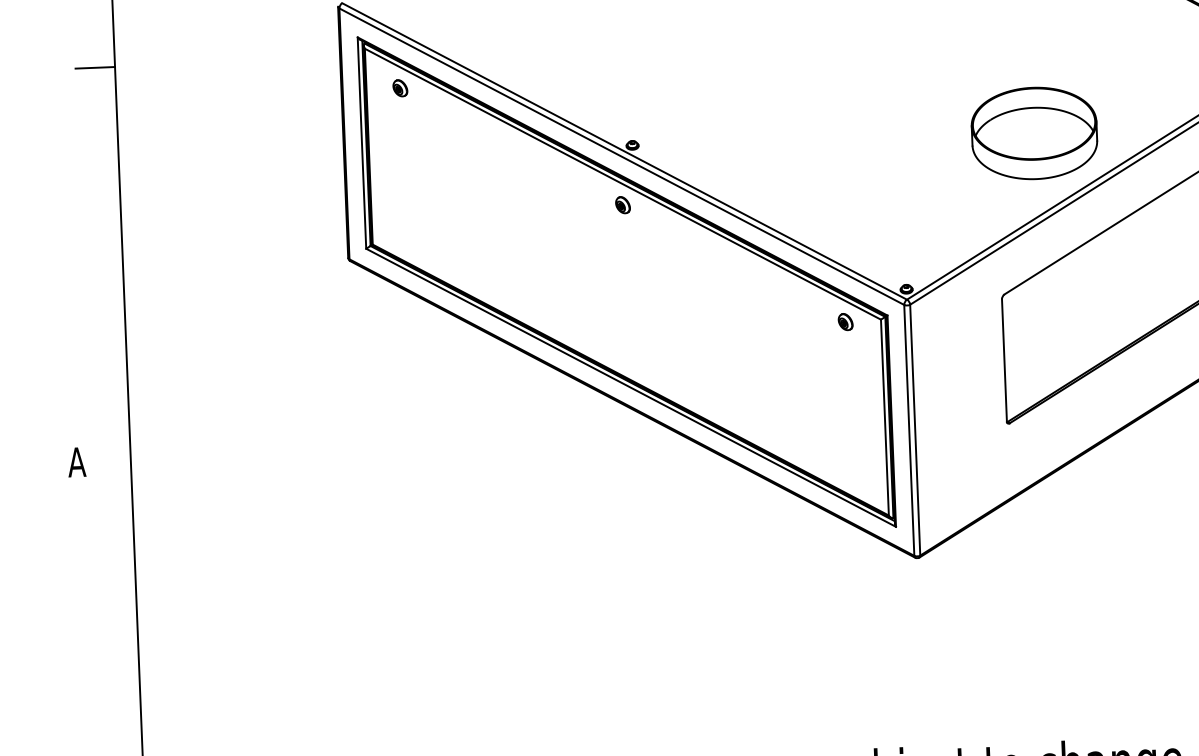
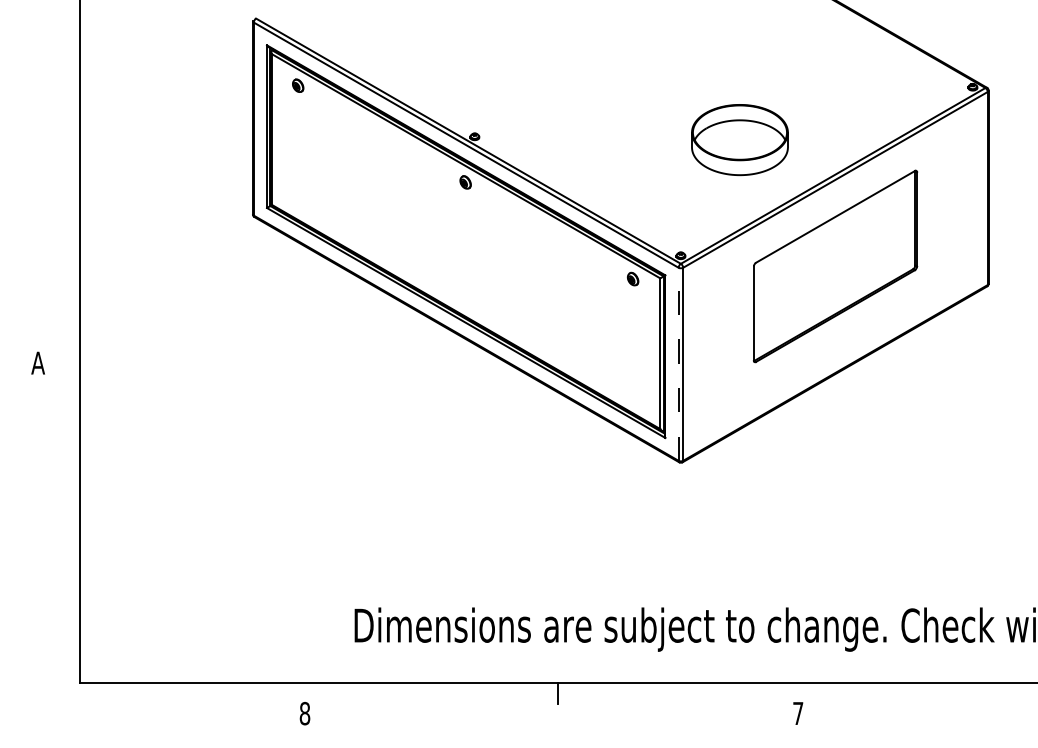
line: (95, 67) -> (64, 60), removed
part: (1033, 134) -> (739, 140), moved
line: (909, 430) -> (678, 364), solid -> dashed

